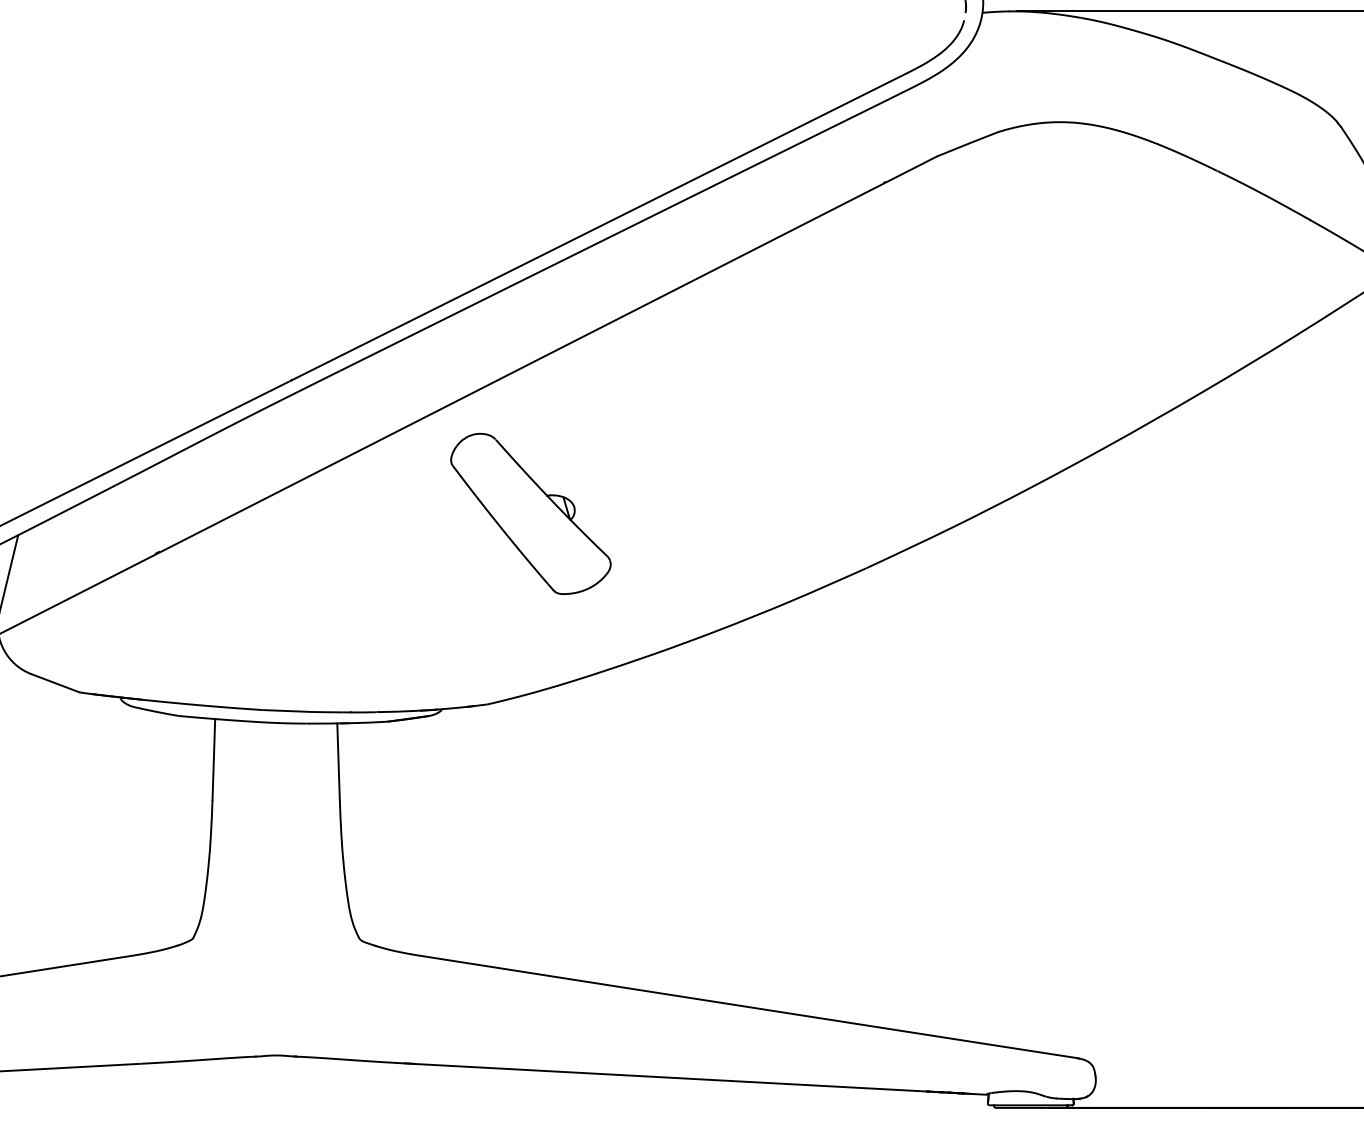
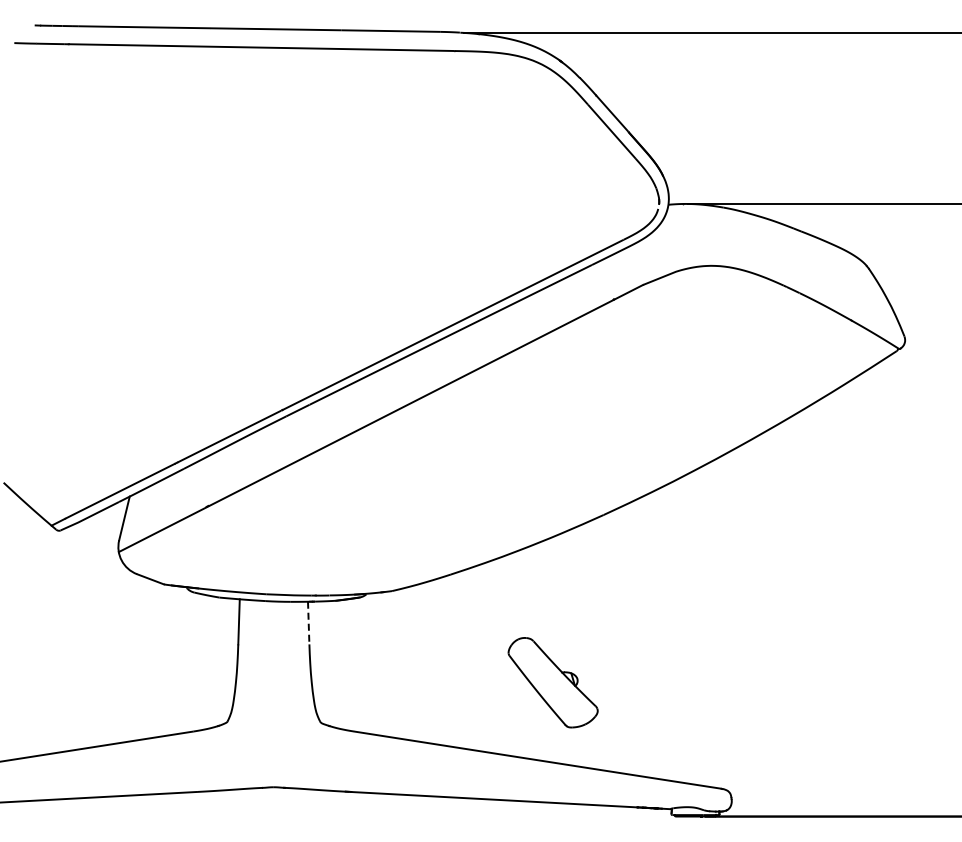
part: (529, 513) -> (552, 682), moved
line: (338, 762) -> (308, 623), solid -> dashed

